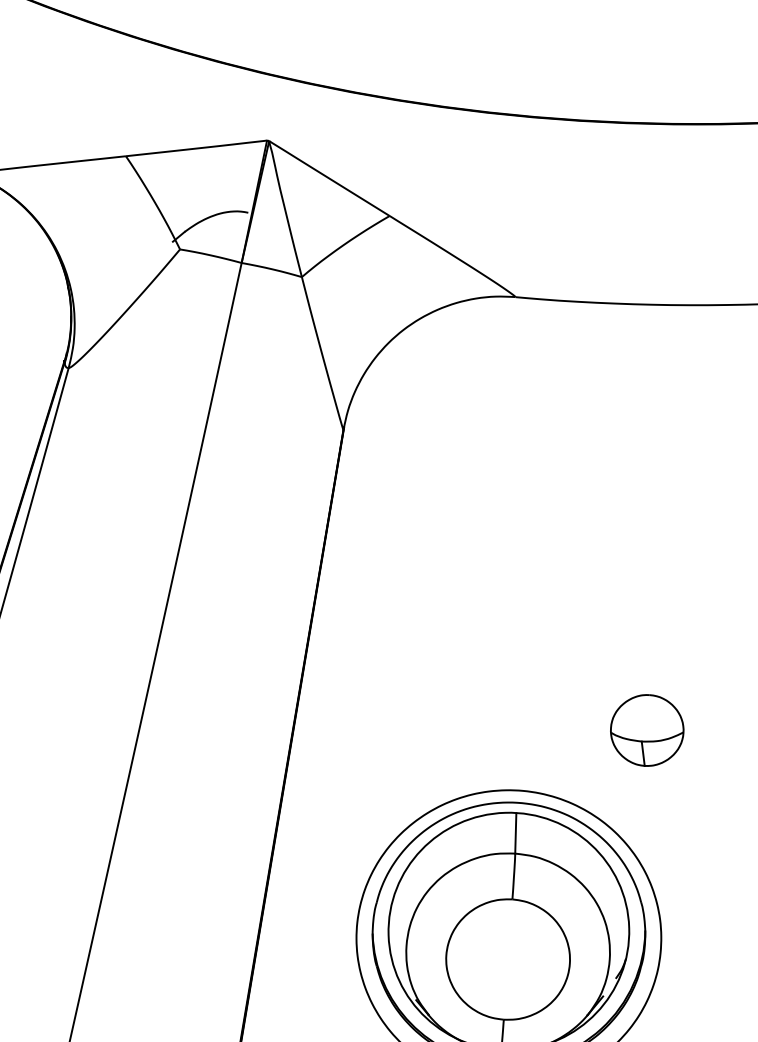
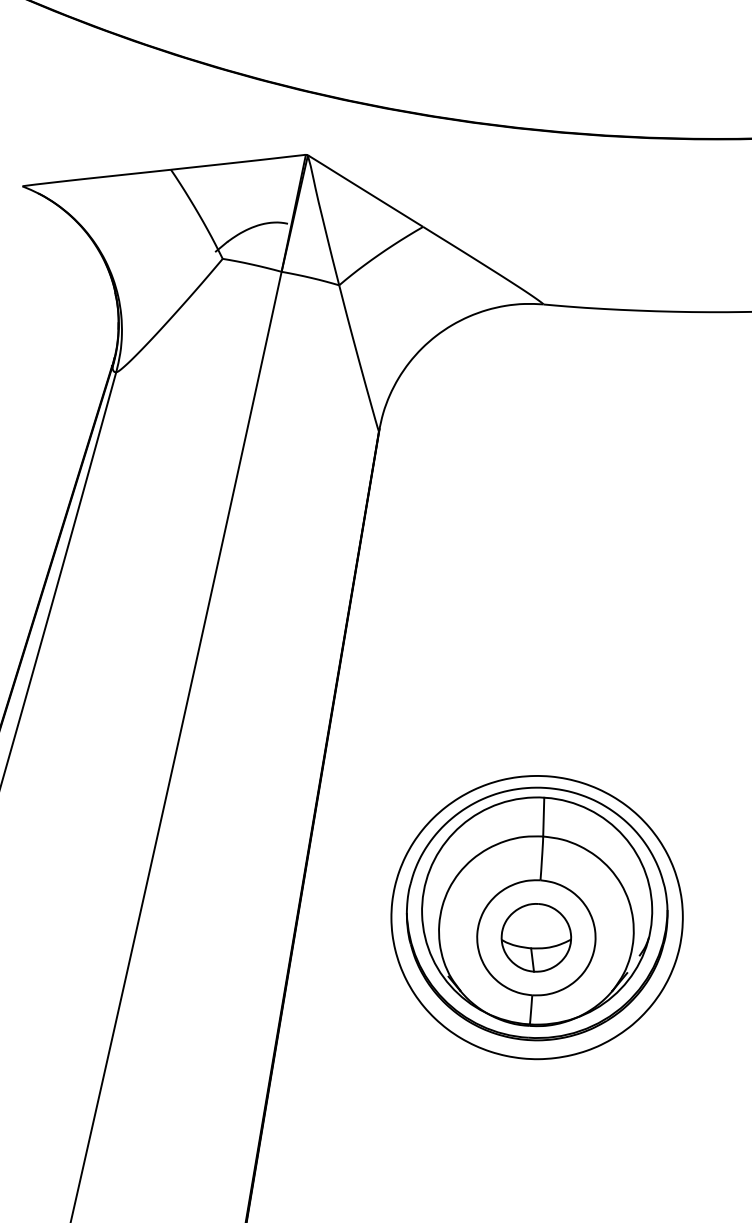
part: (647, 730) -> (536, 937), moved

